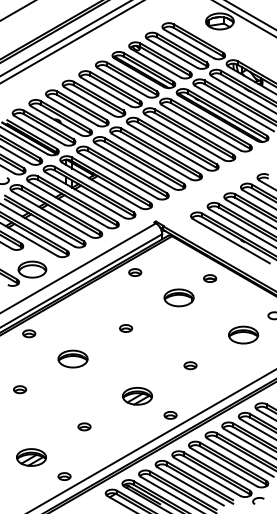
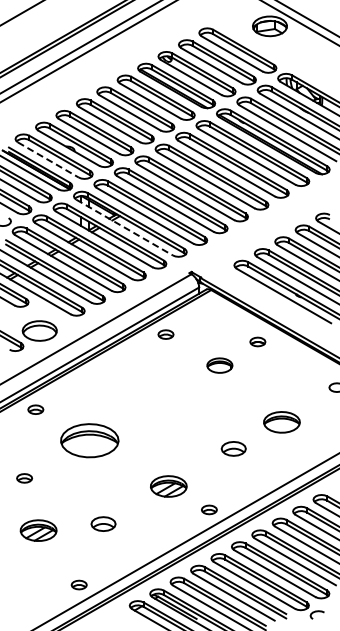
line: (39, 130) -> (48, 160), solid -> dashed
line: (101, 185) -> (124, 227), solid -> dashed
part: (178, 297) -> (219, 365), size x0.7
part: (125, 328) -> (154, 403), removed
part: (243, 335) -> (281, 422), moved
part: (72, 358) -> (89, 440), size x1.6
part: (190, 365) -> (233, 448), size x1.6
part: (84, 426) -> (103, 523), size x1.6
part: (31, 457) -> (38, 530), moved

